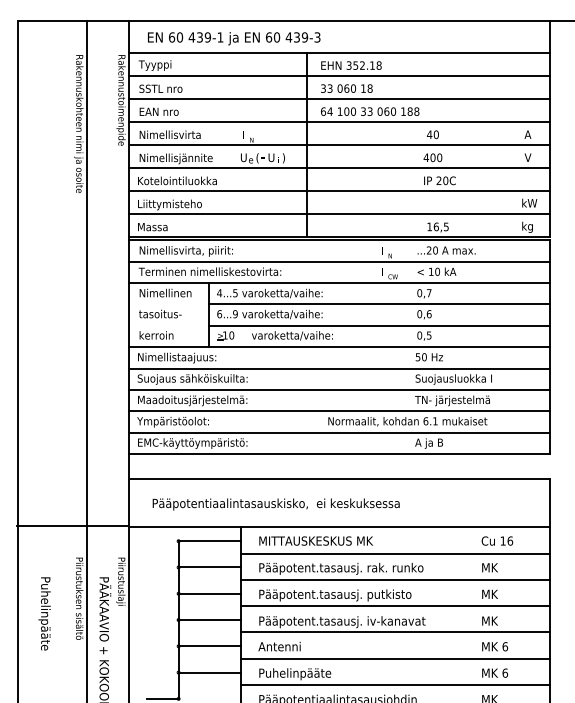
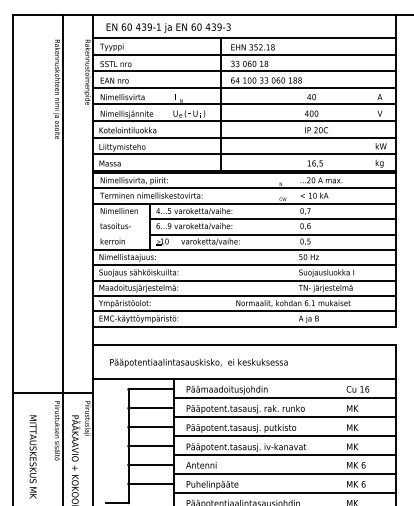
line: (72, 526) -> (52, 393), moved
text: (316, 542) -> (227, 390), MITTAUSKESKUS MK -> Päämaadoitusjohdin
text: (44, 635) -> (32, 457), Puhelinpääte -> MITTAUSKESKUS MK

